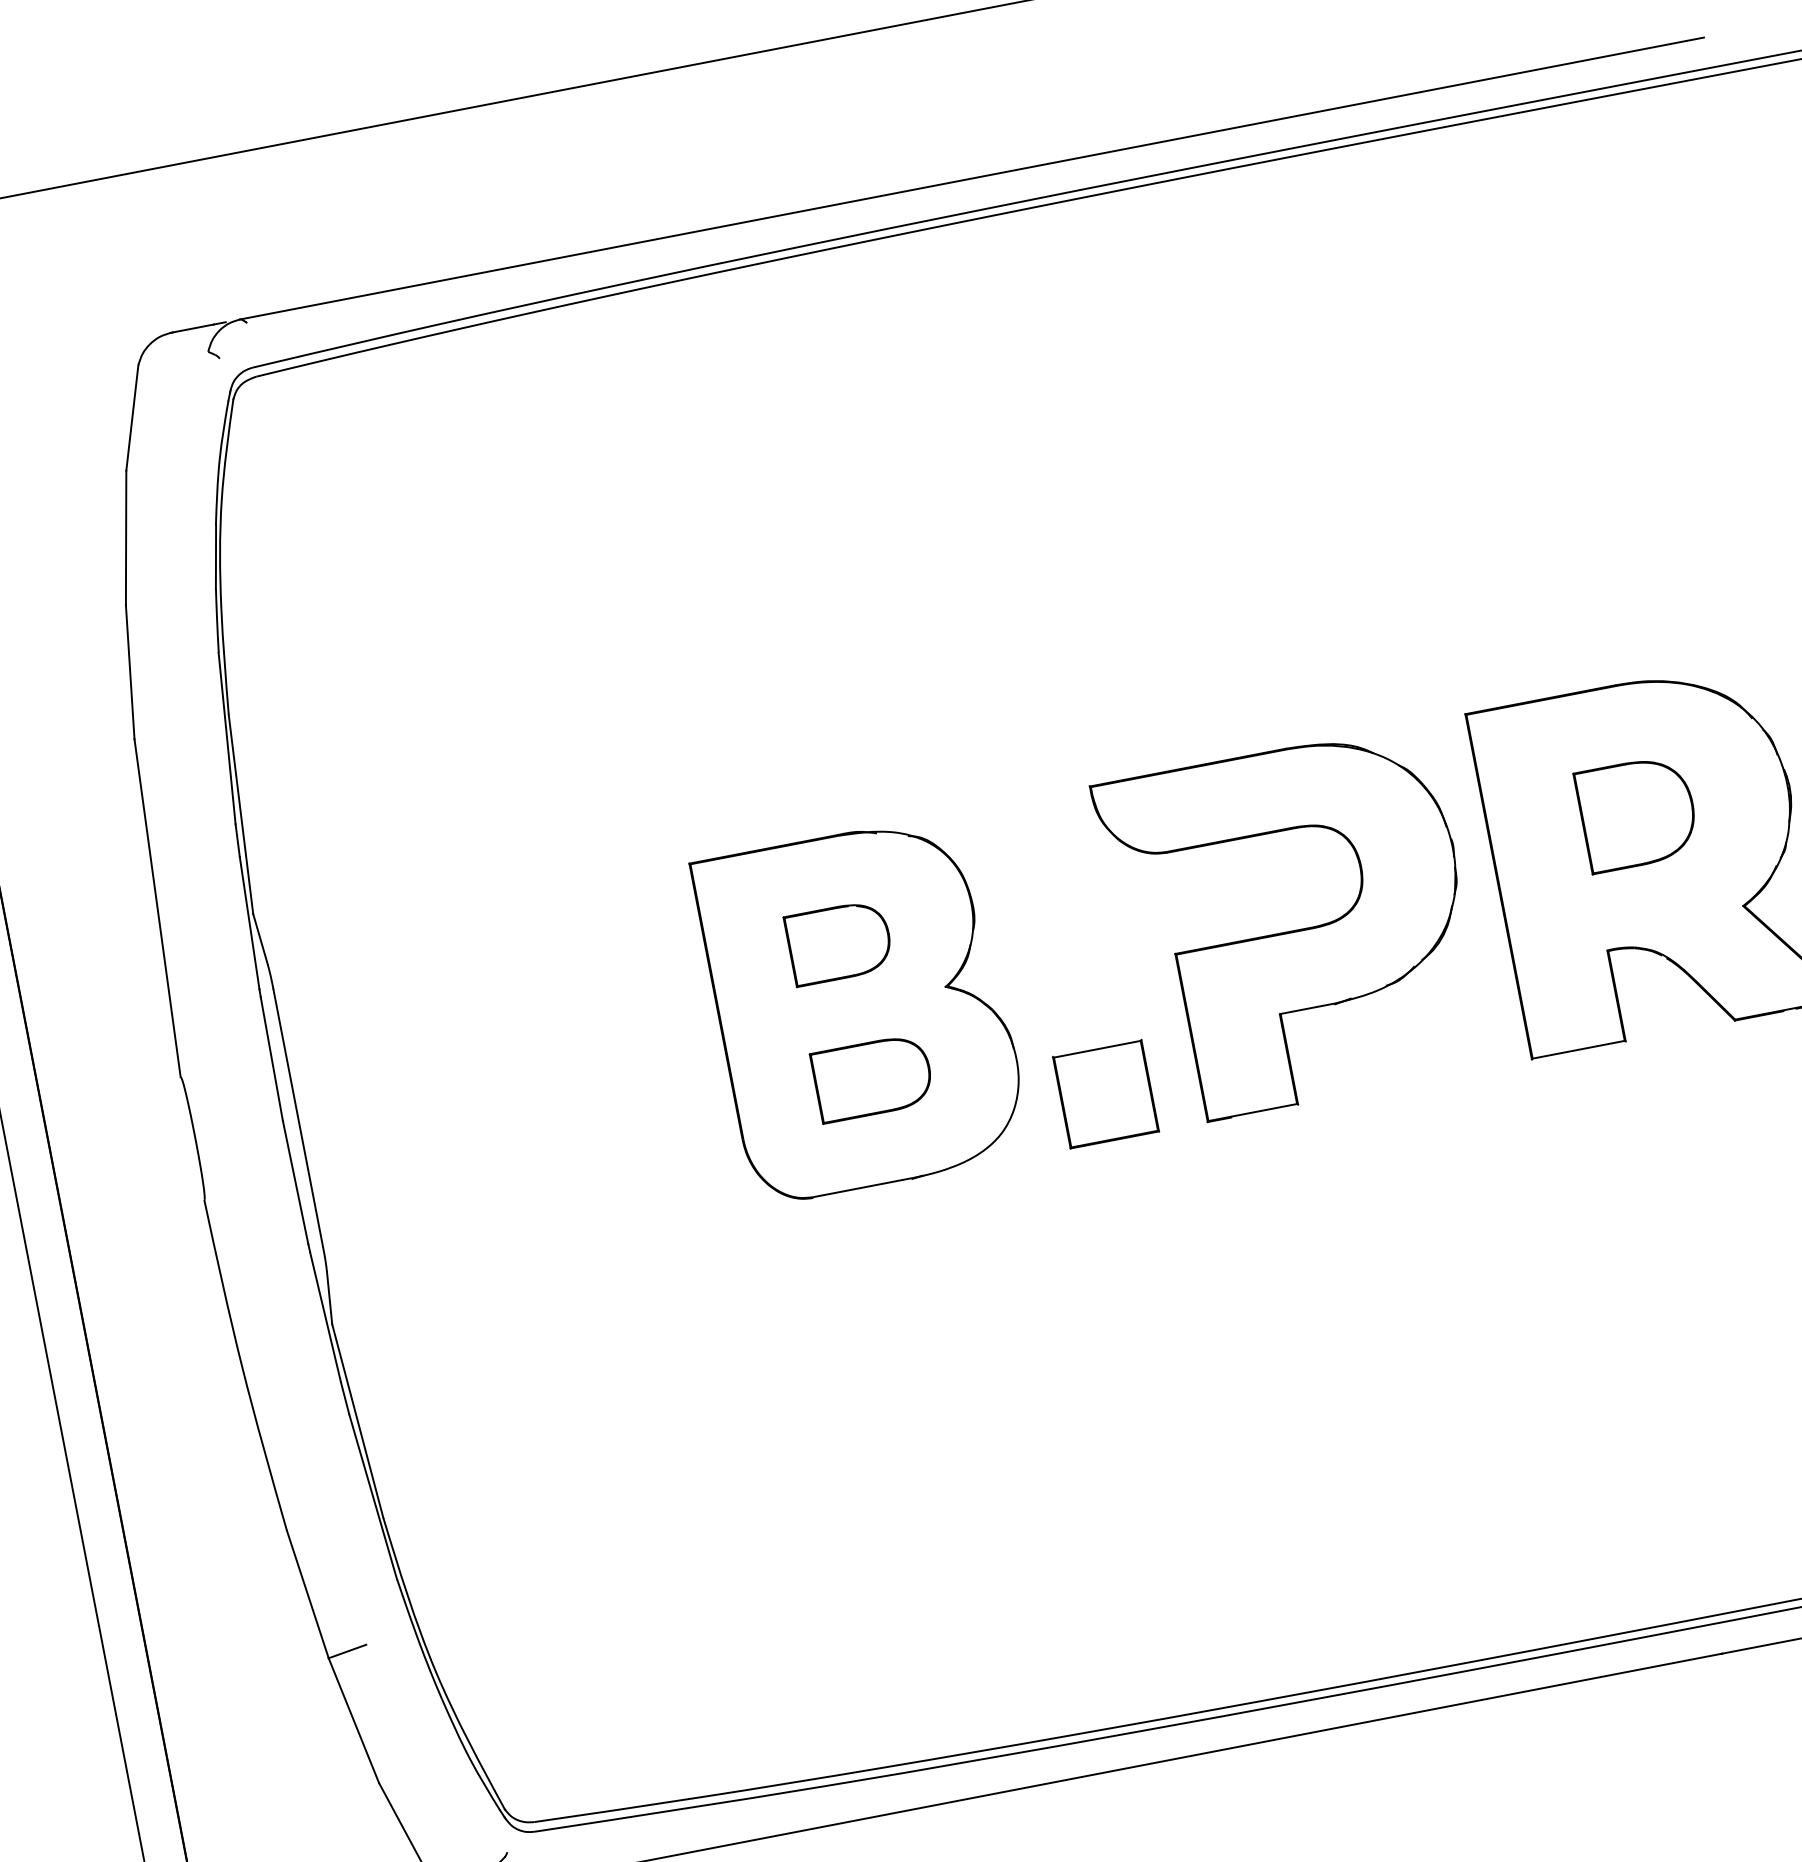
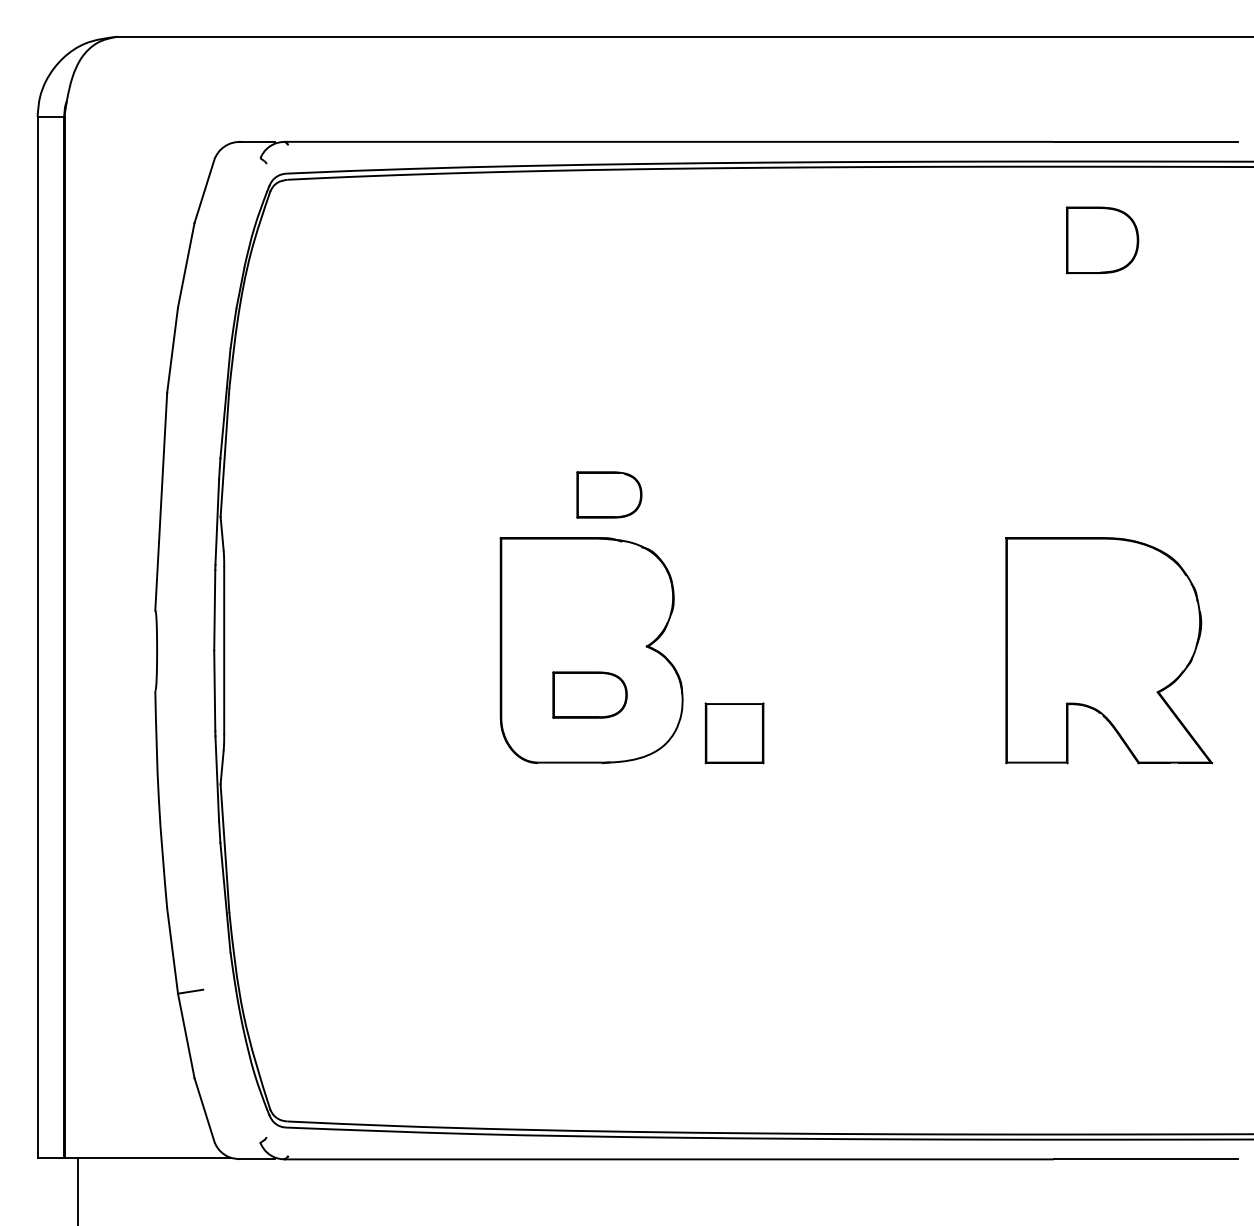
part: (1637, 813) -> (1102, 240), moved
part: (1291, 926) -> (871, 650), removed
part: (839, 942) -> (609, 494), moved

